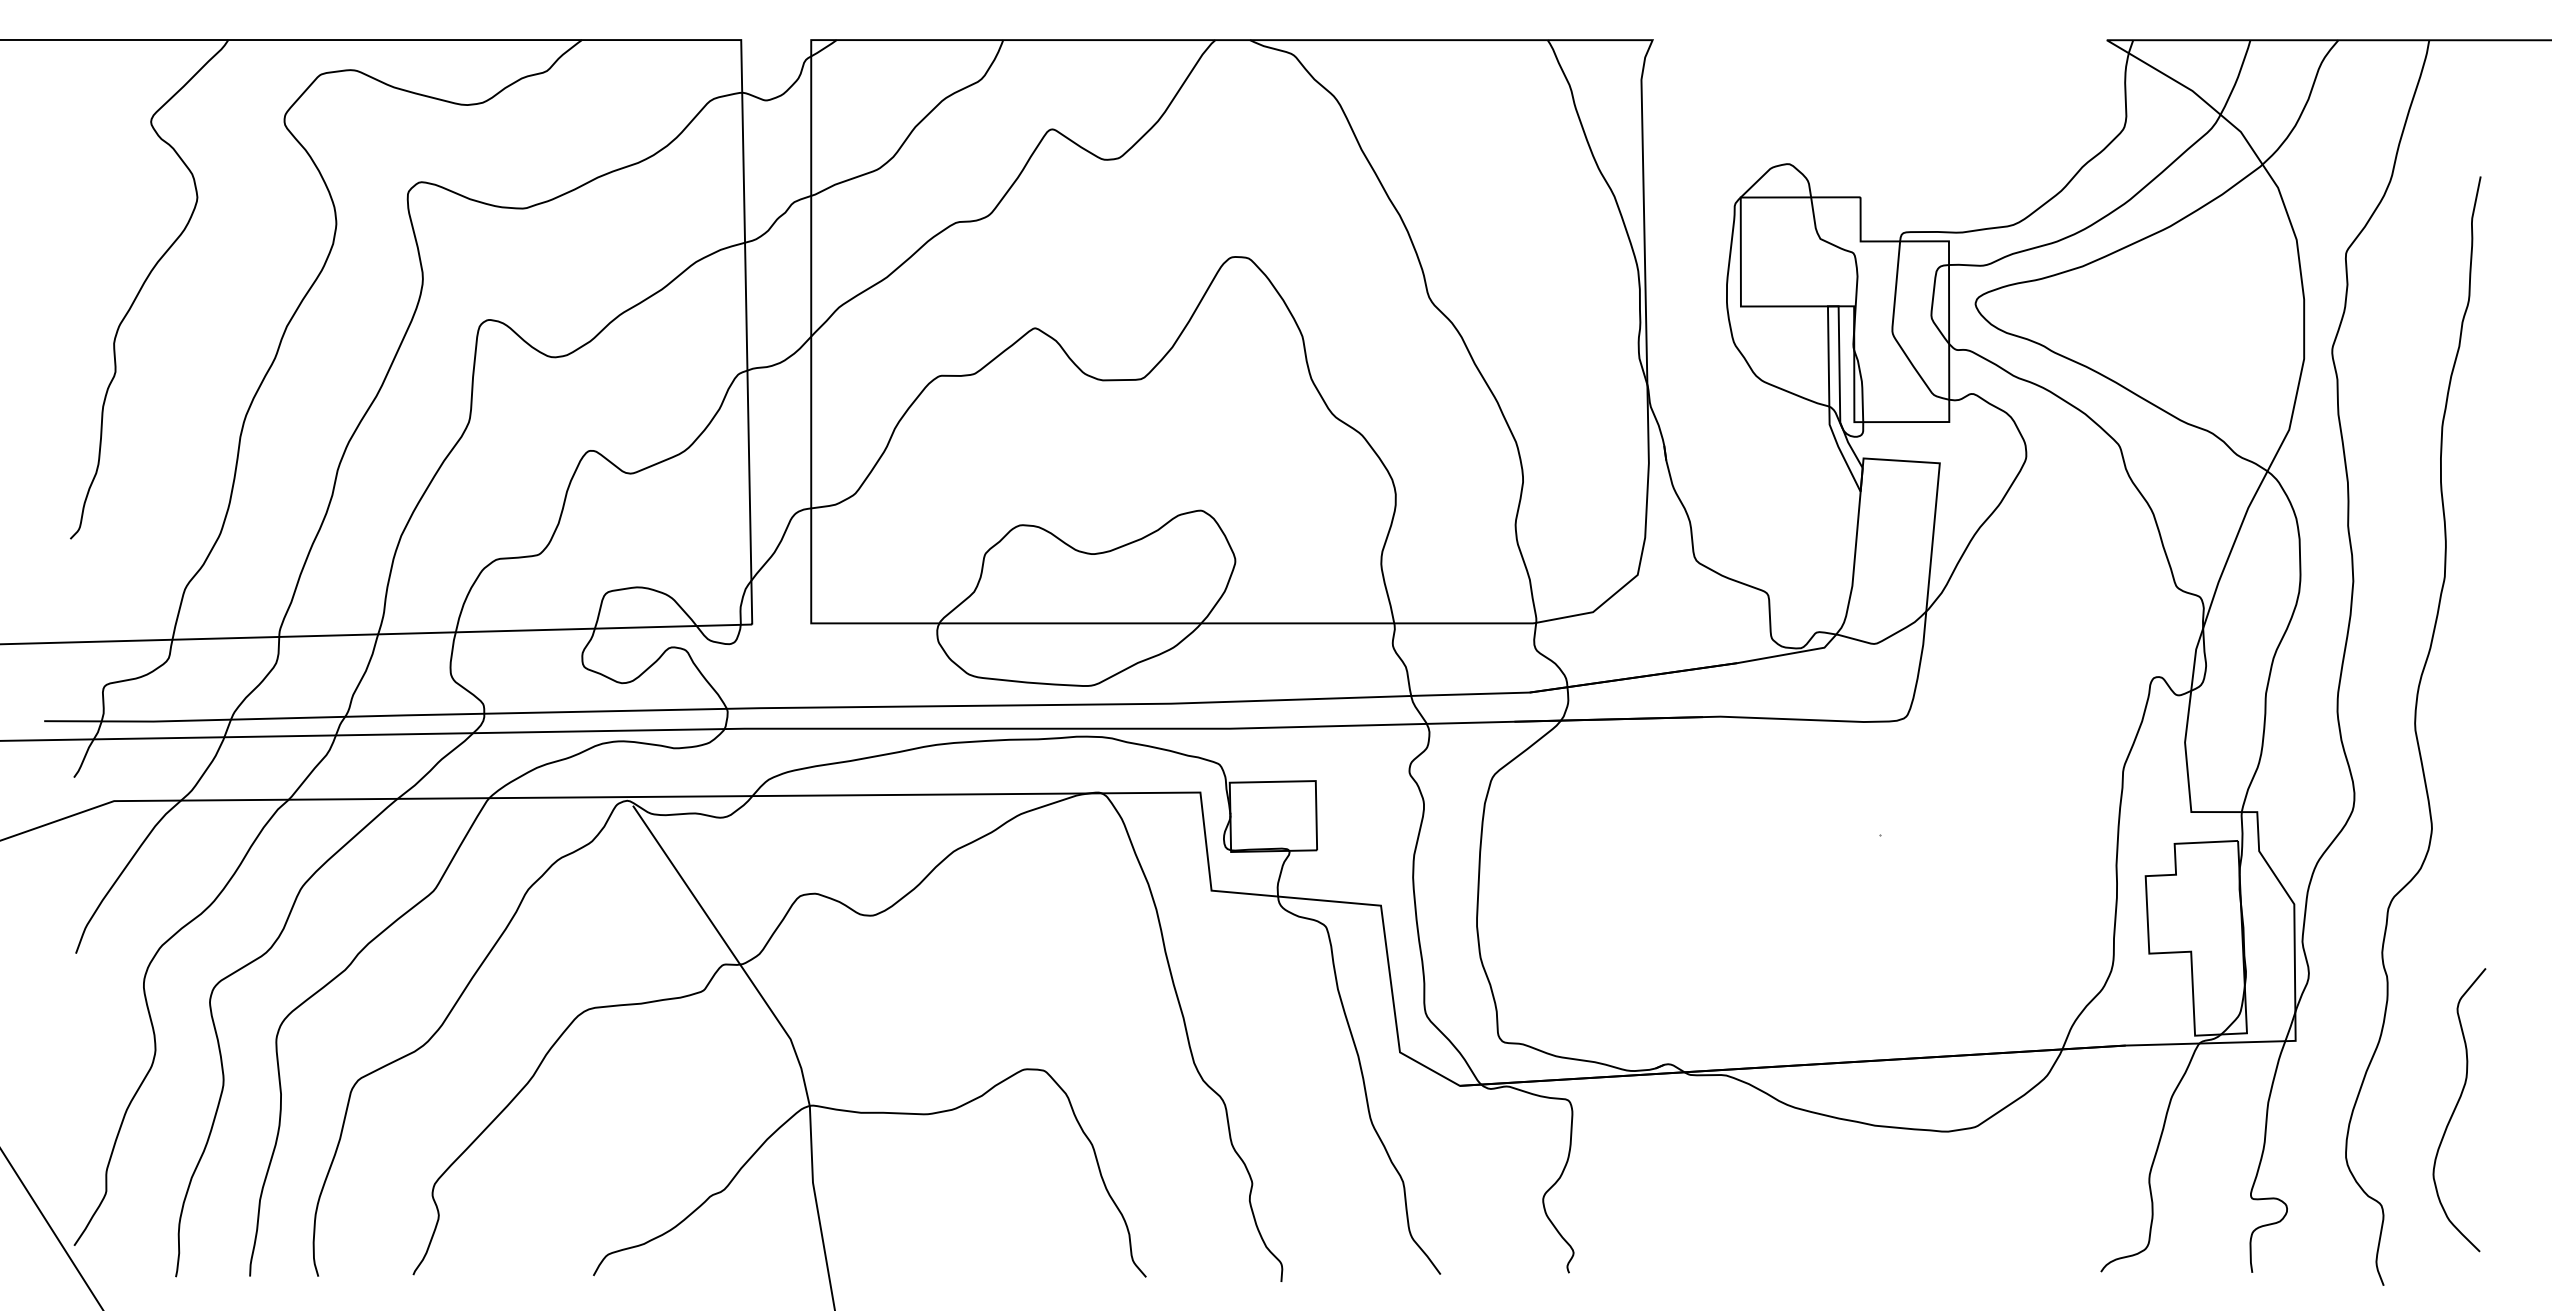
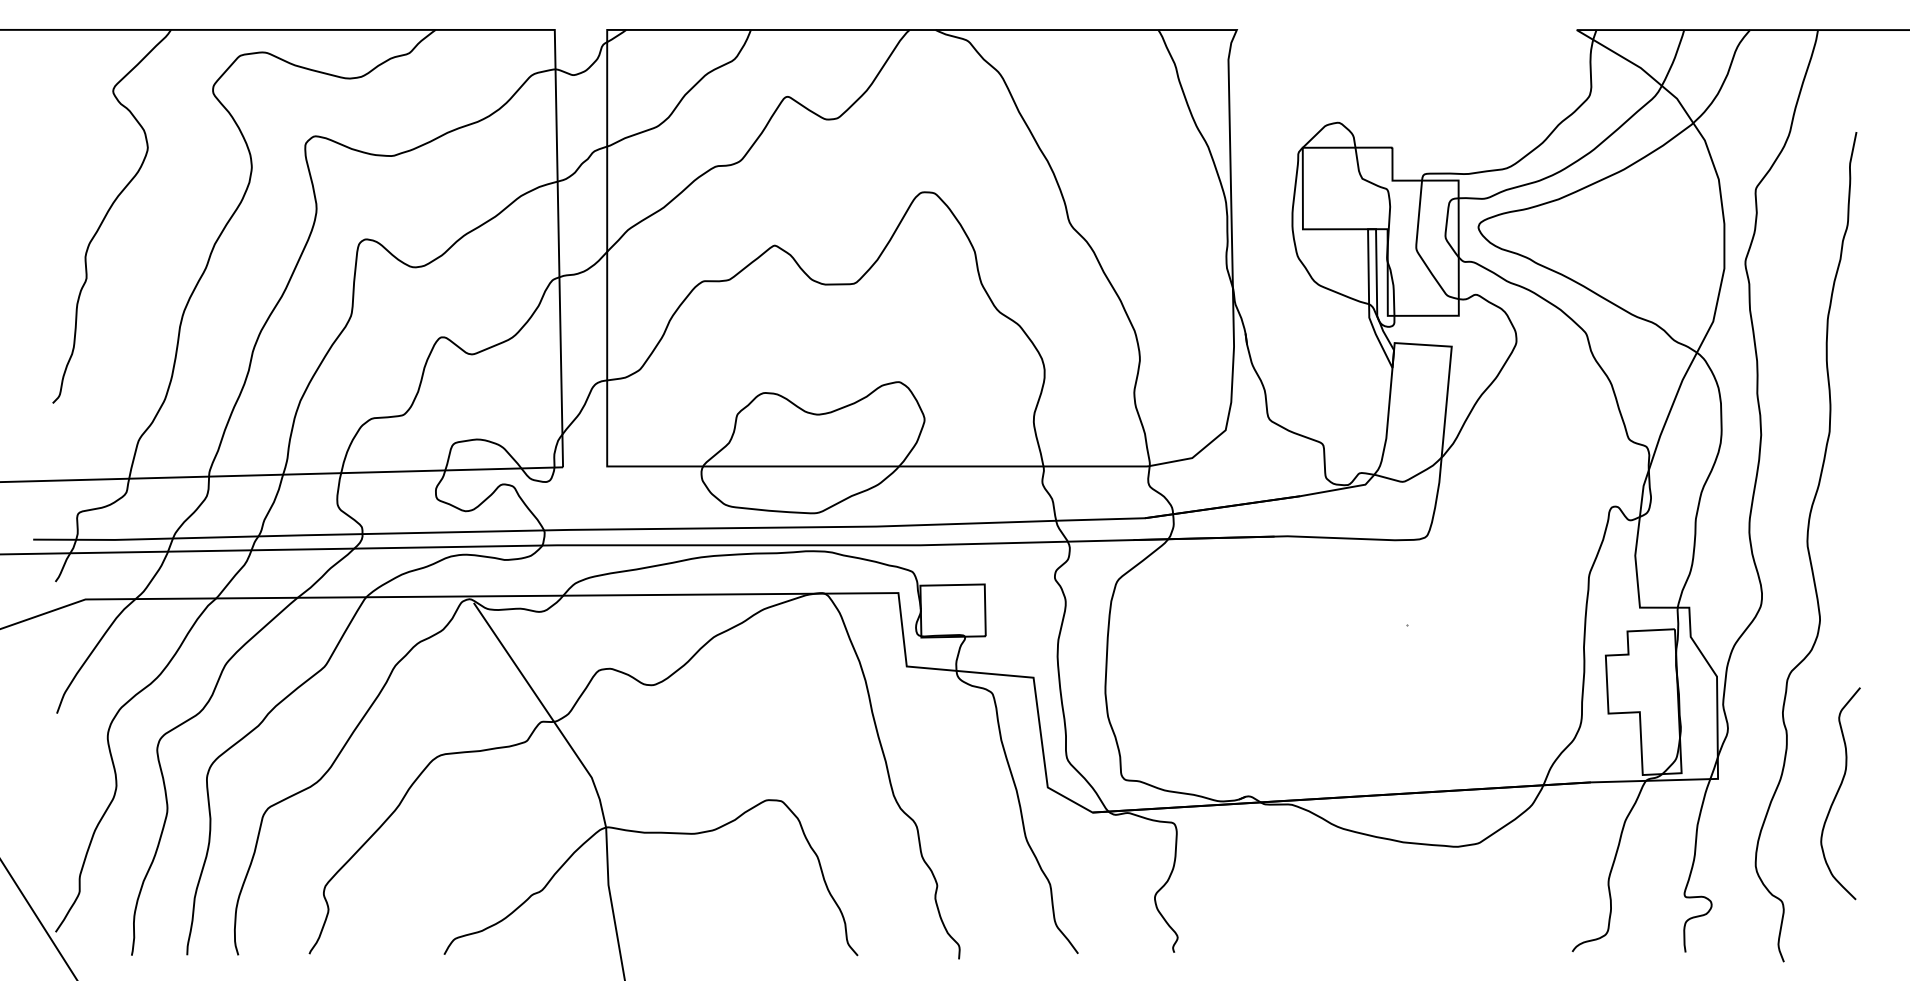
curve: (2456, 1108) -> (1838, 792), moved

